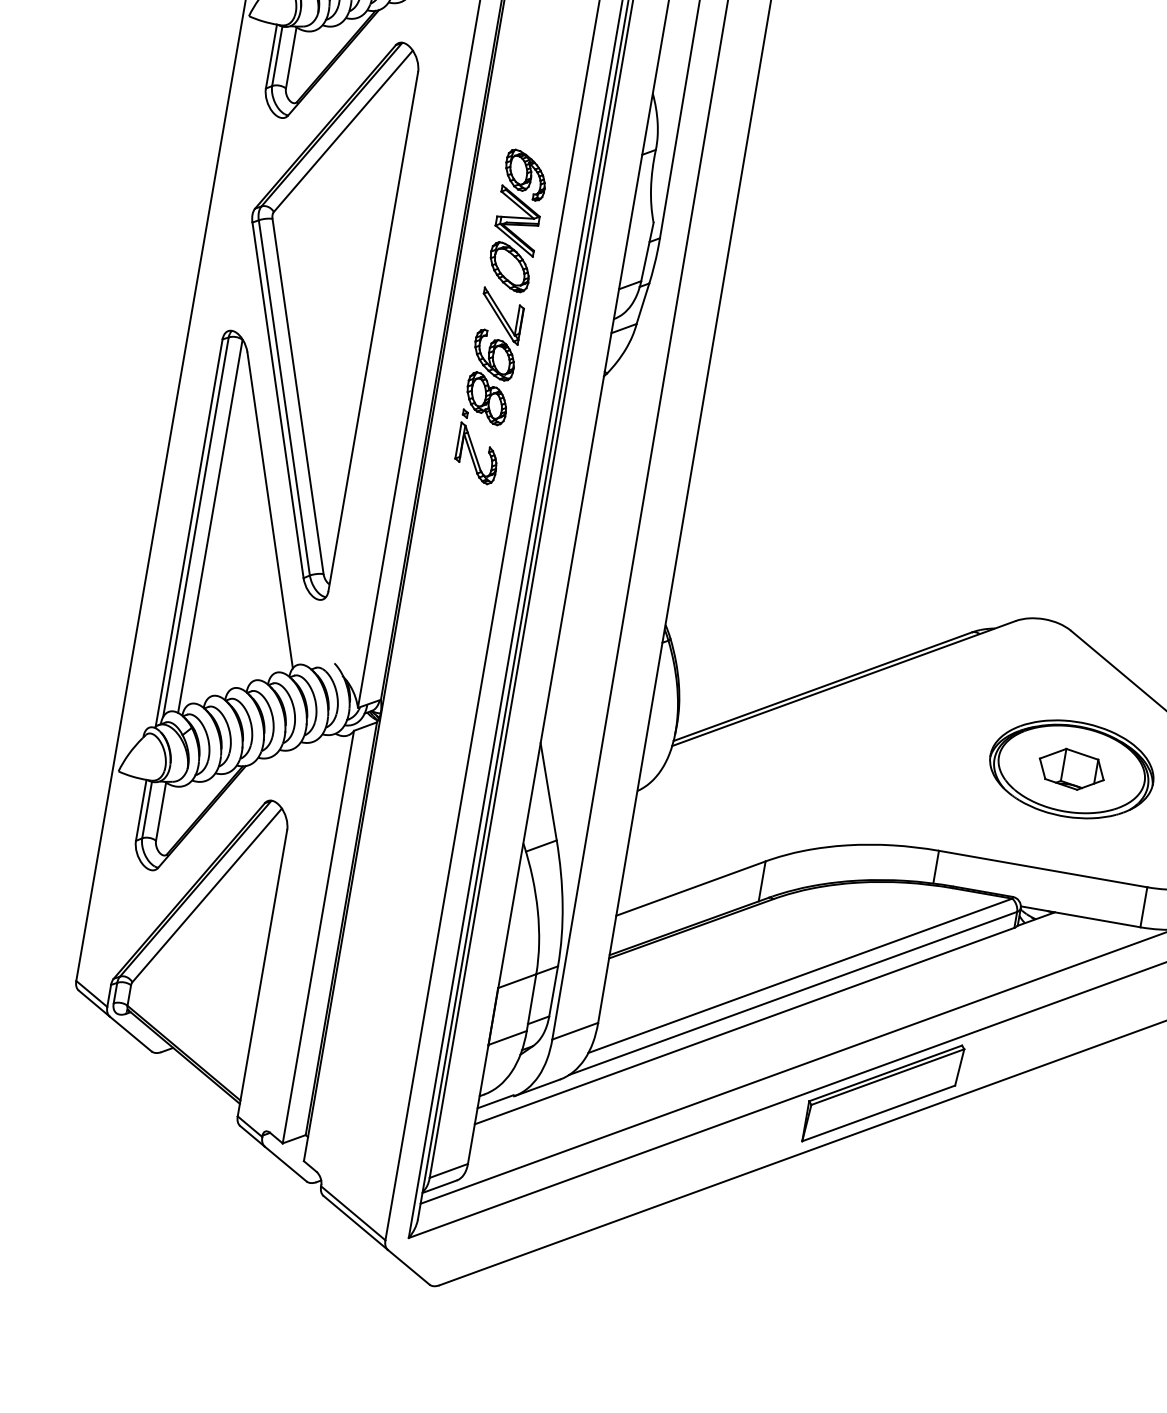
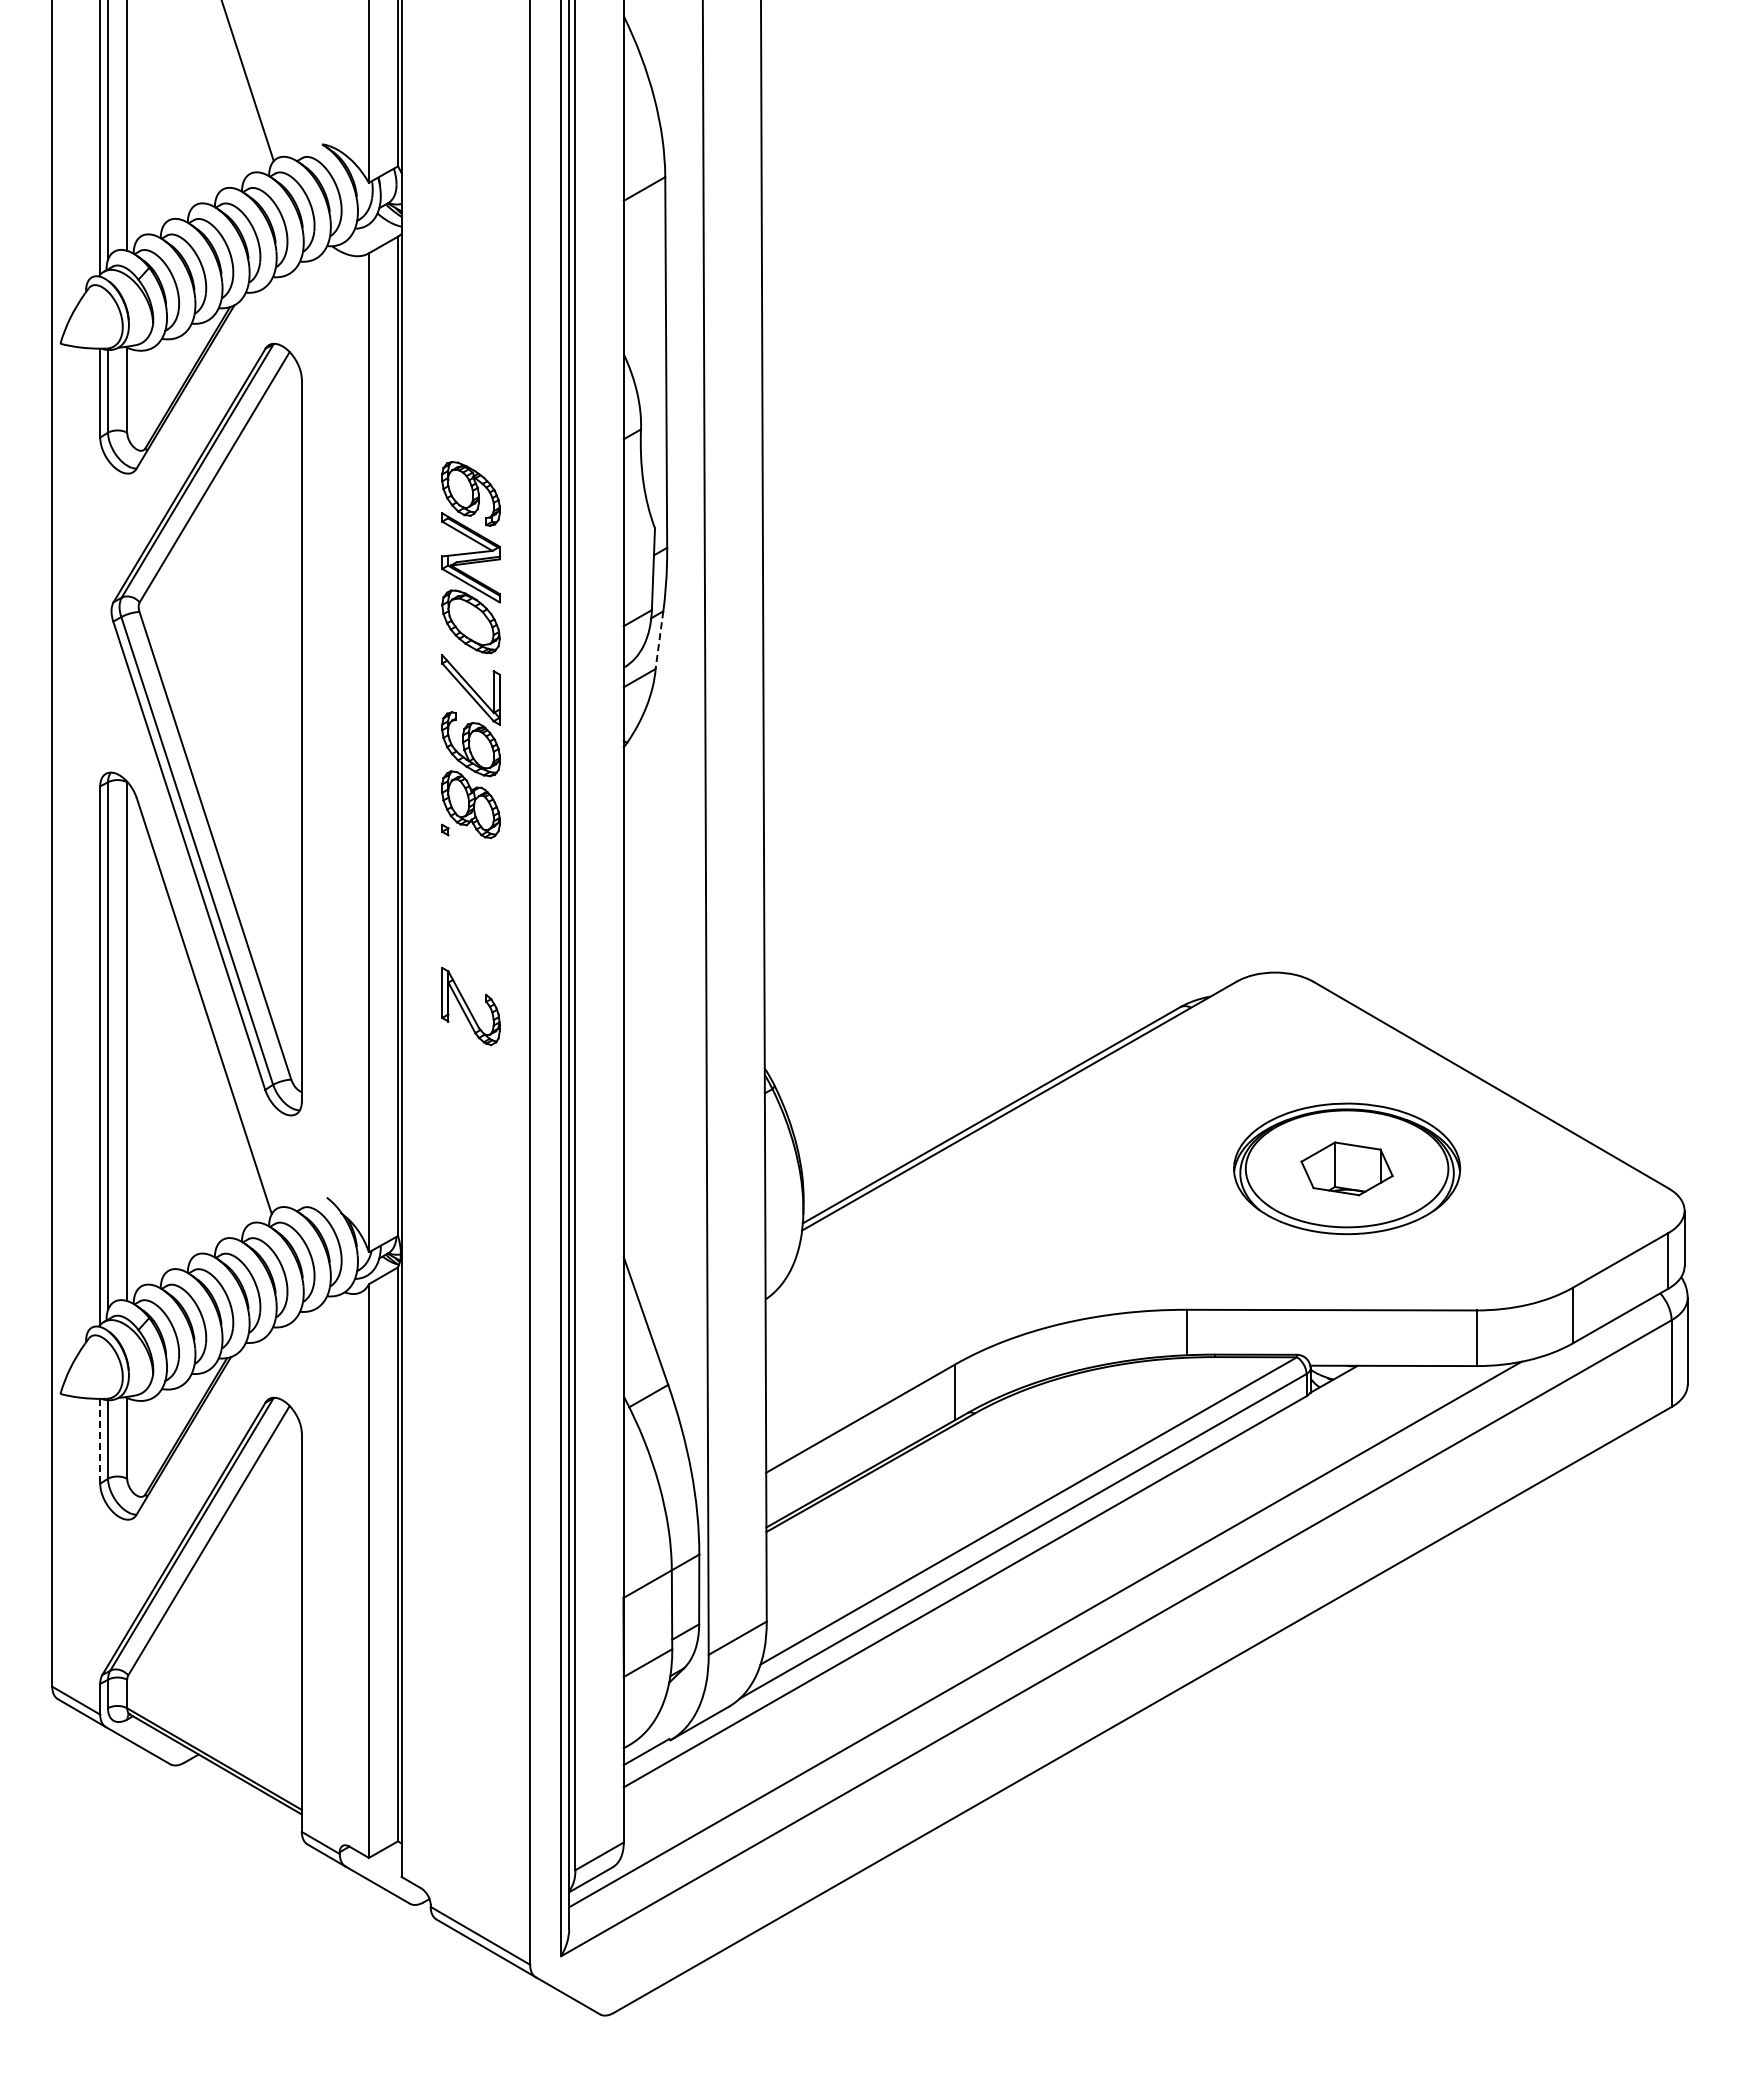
line: (642, 303) -> (659, 640), solid -> dashed
part: (477, 453) -> (470, 1006), moved
line: (141, 810) -> (100, 1441), solid -> dashed
part: (883, 1093) -> (1168, 1650), removed

